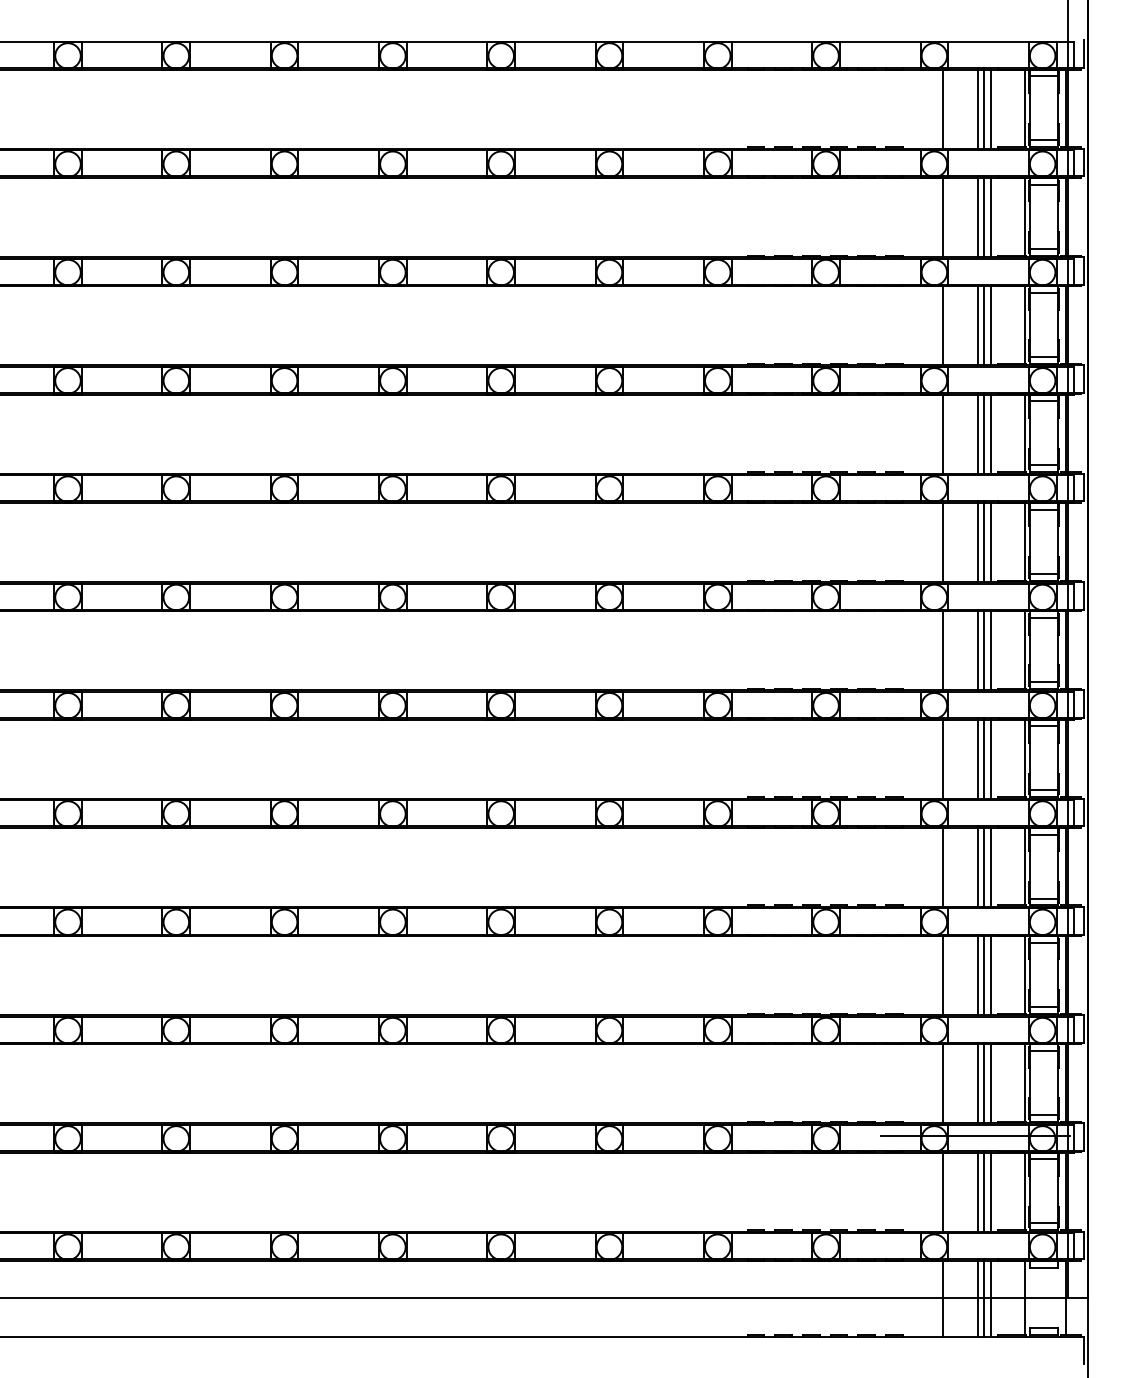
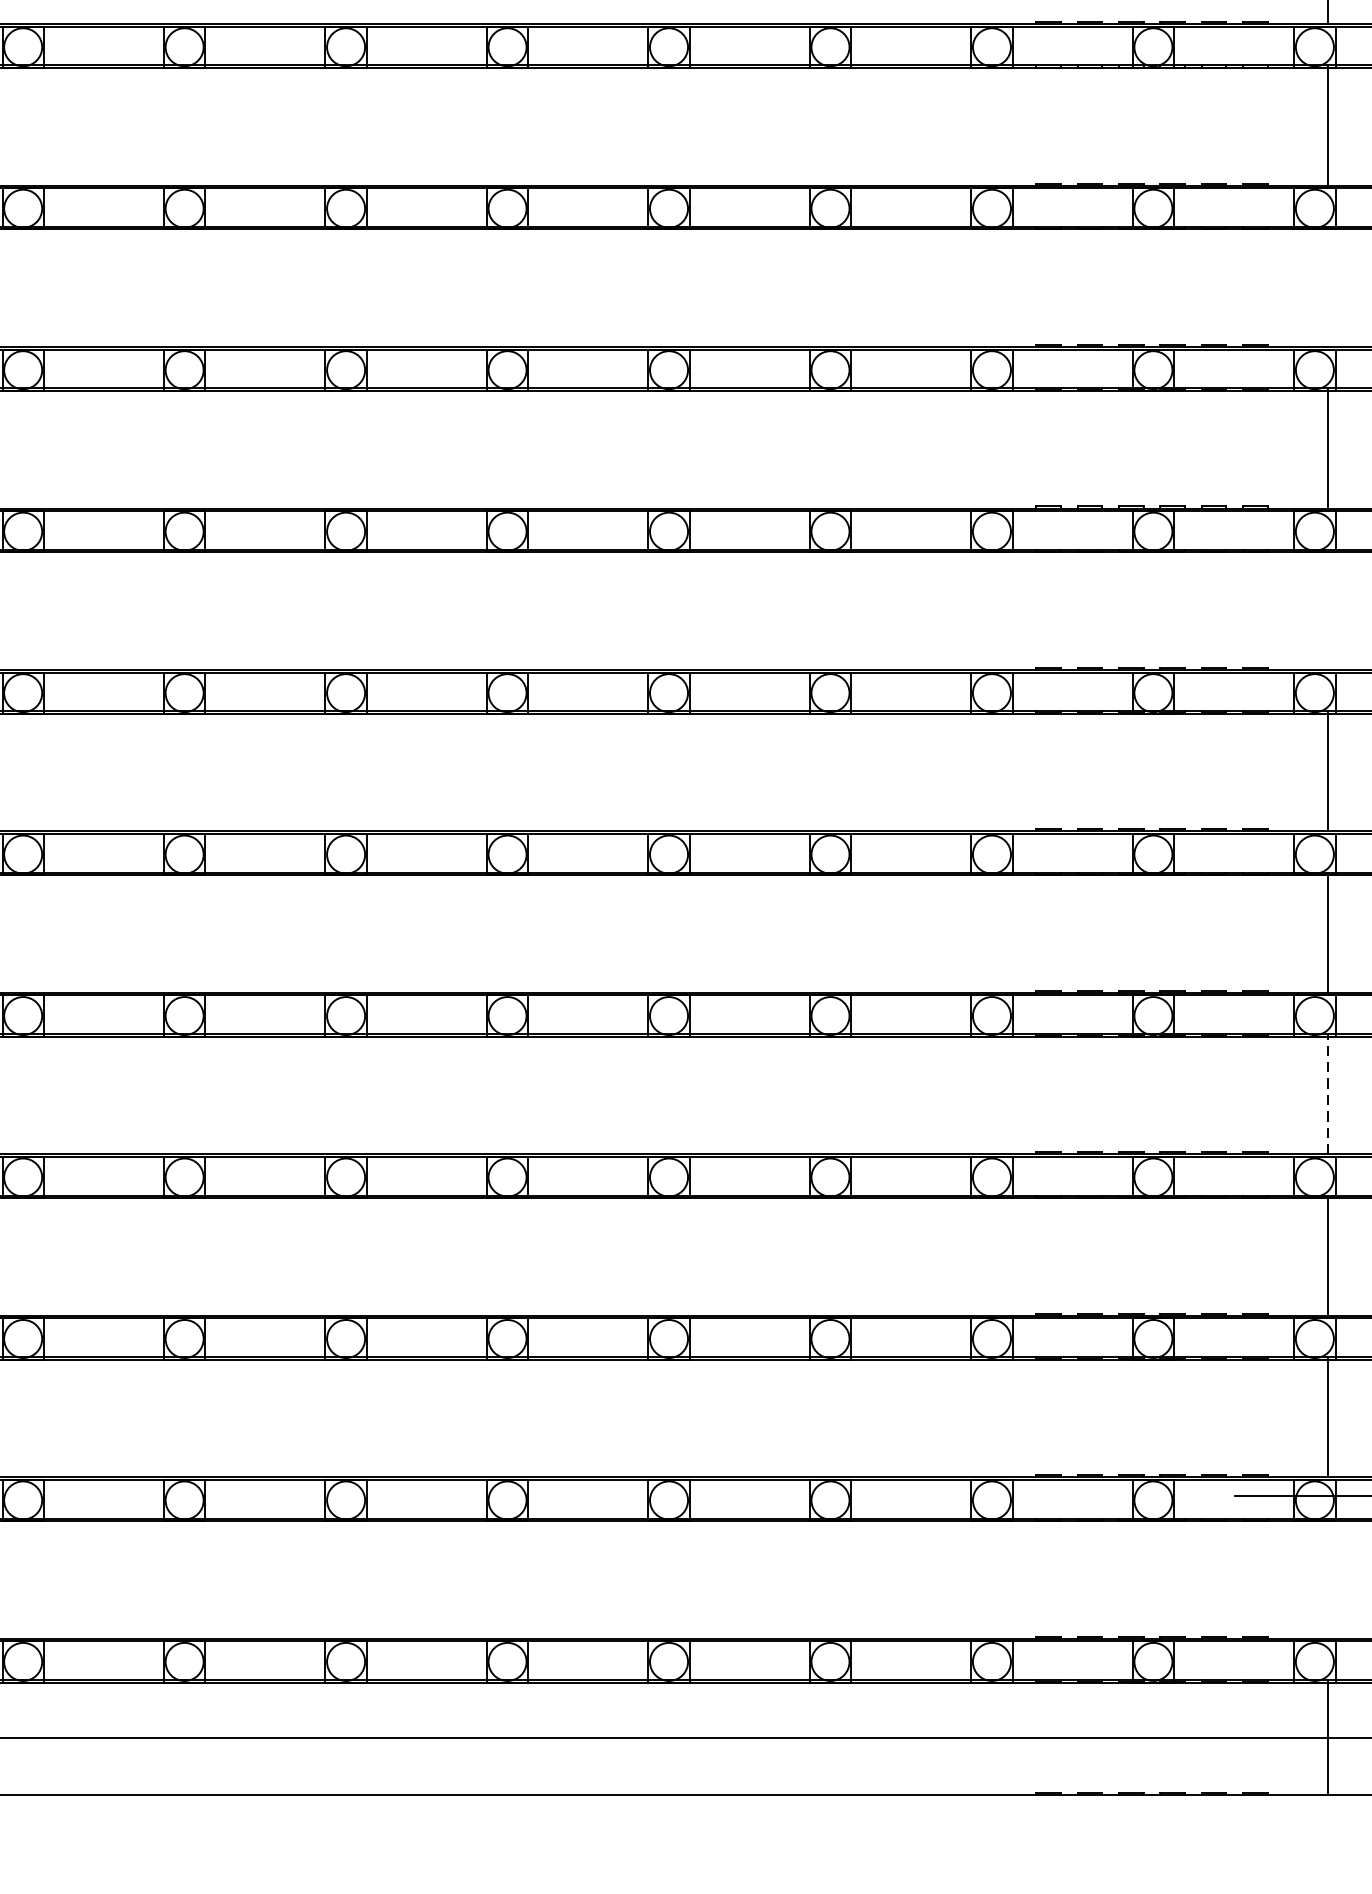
line: (942, 324) -> (1327, 286), removed
line: (942, 541) -> (1327, 609), removed
line: (942, 866) -> (1327, 1094), solid -> dashed
line: (942, 1191) -> (1327, 1578), removed

